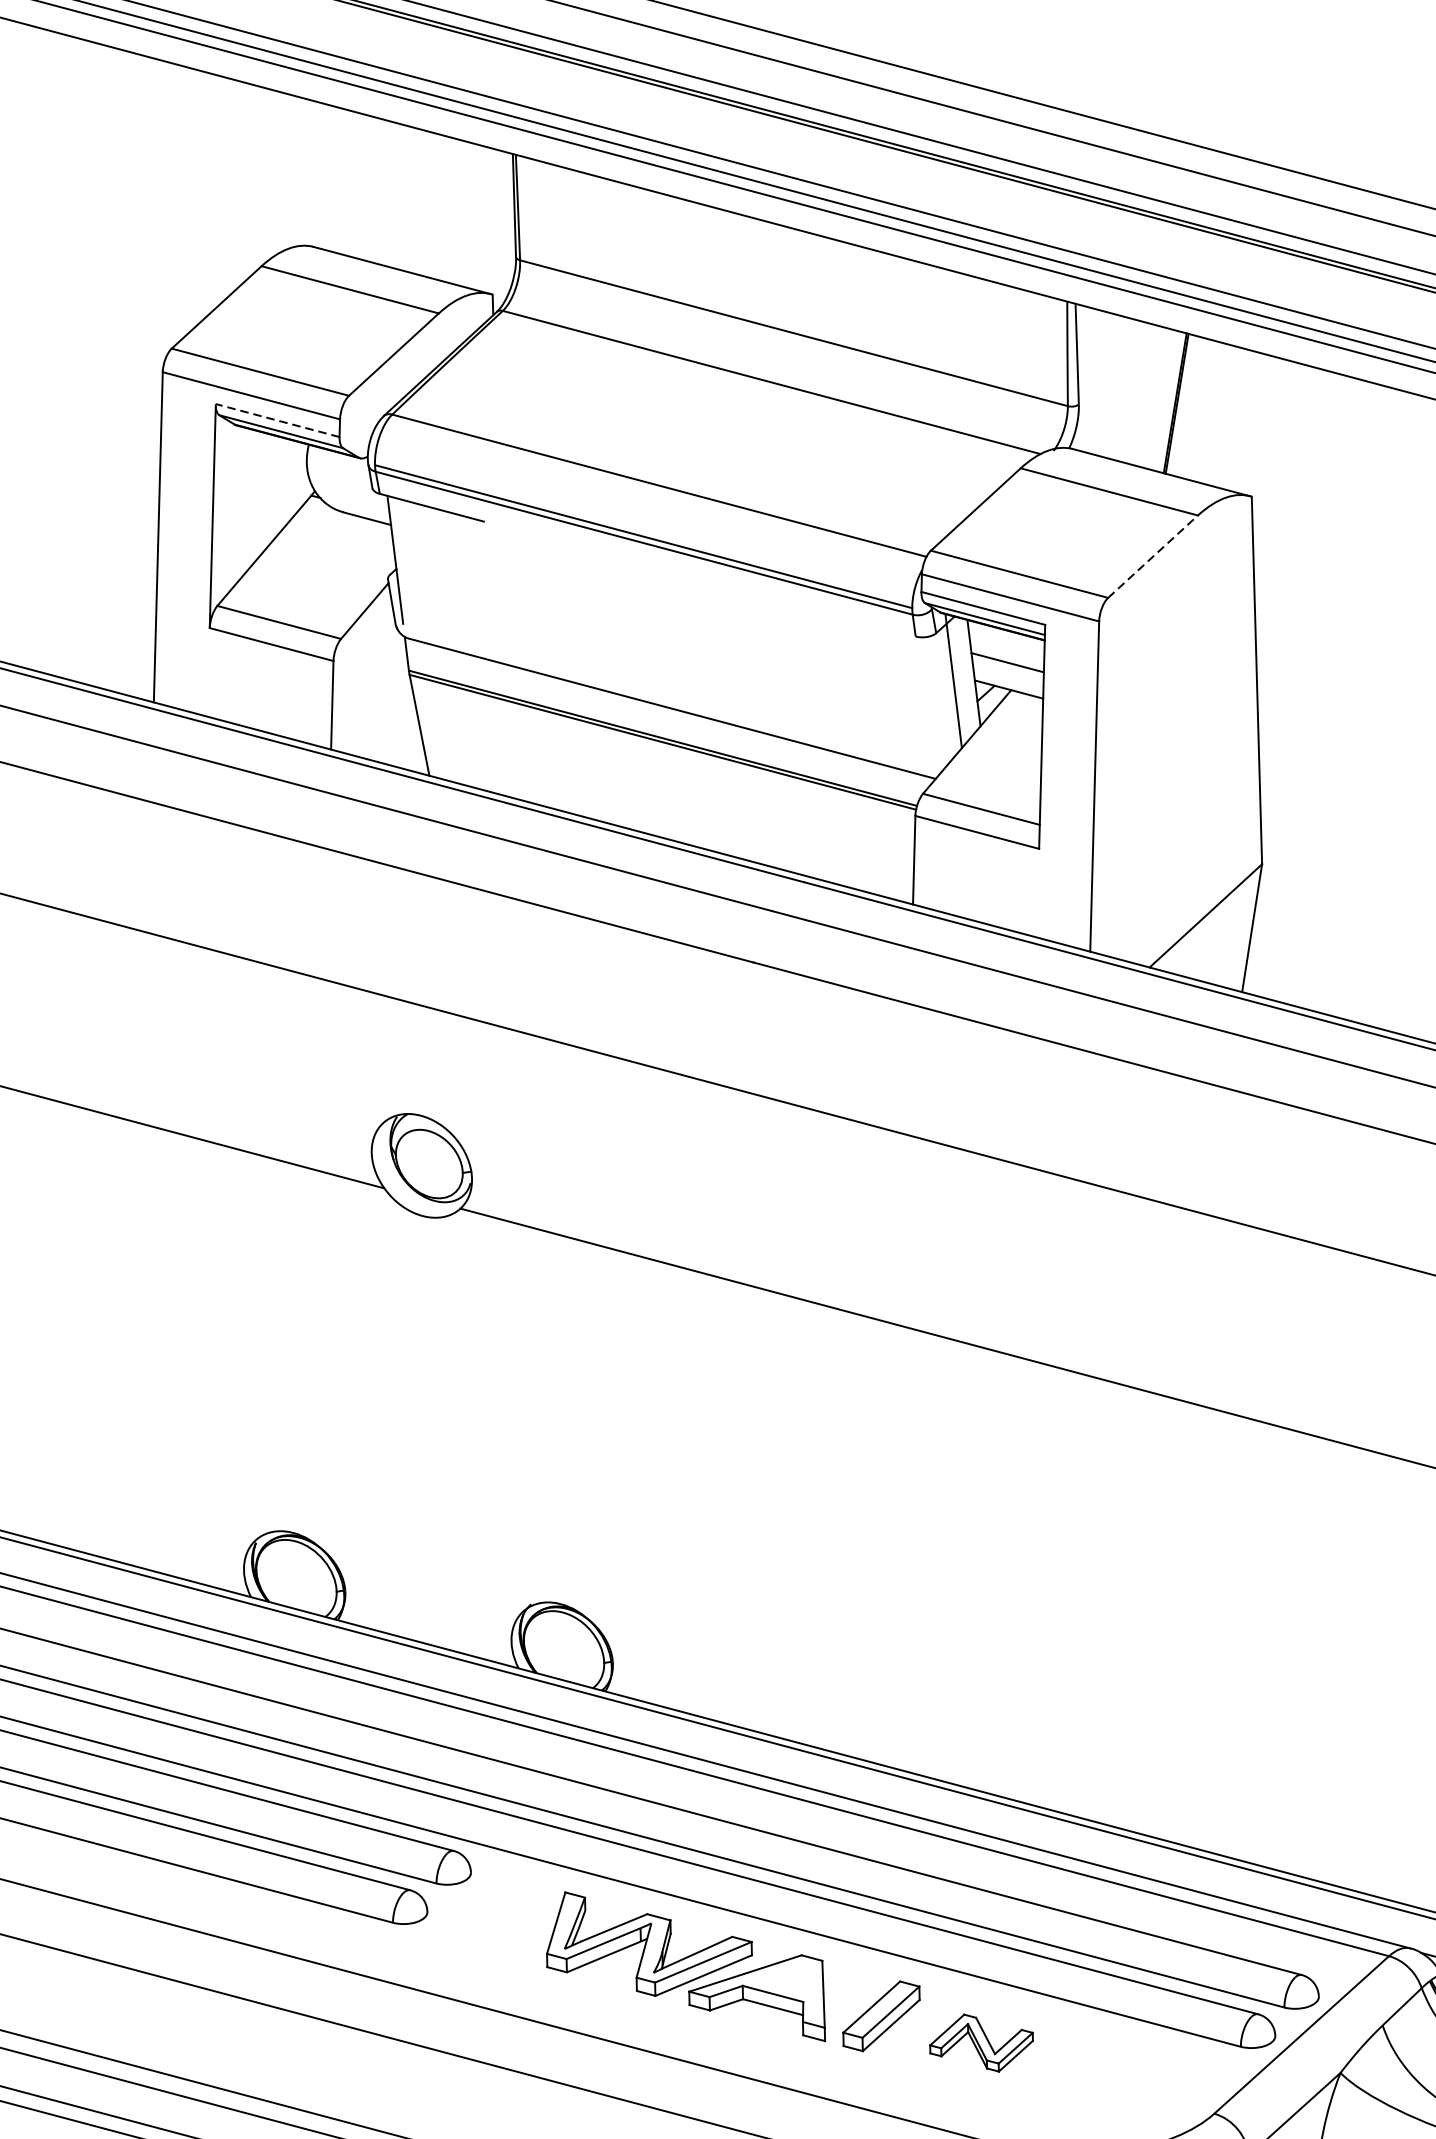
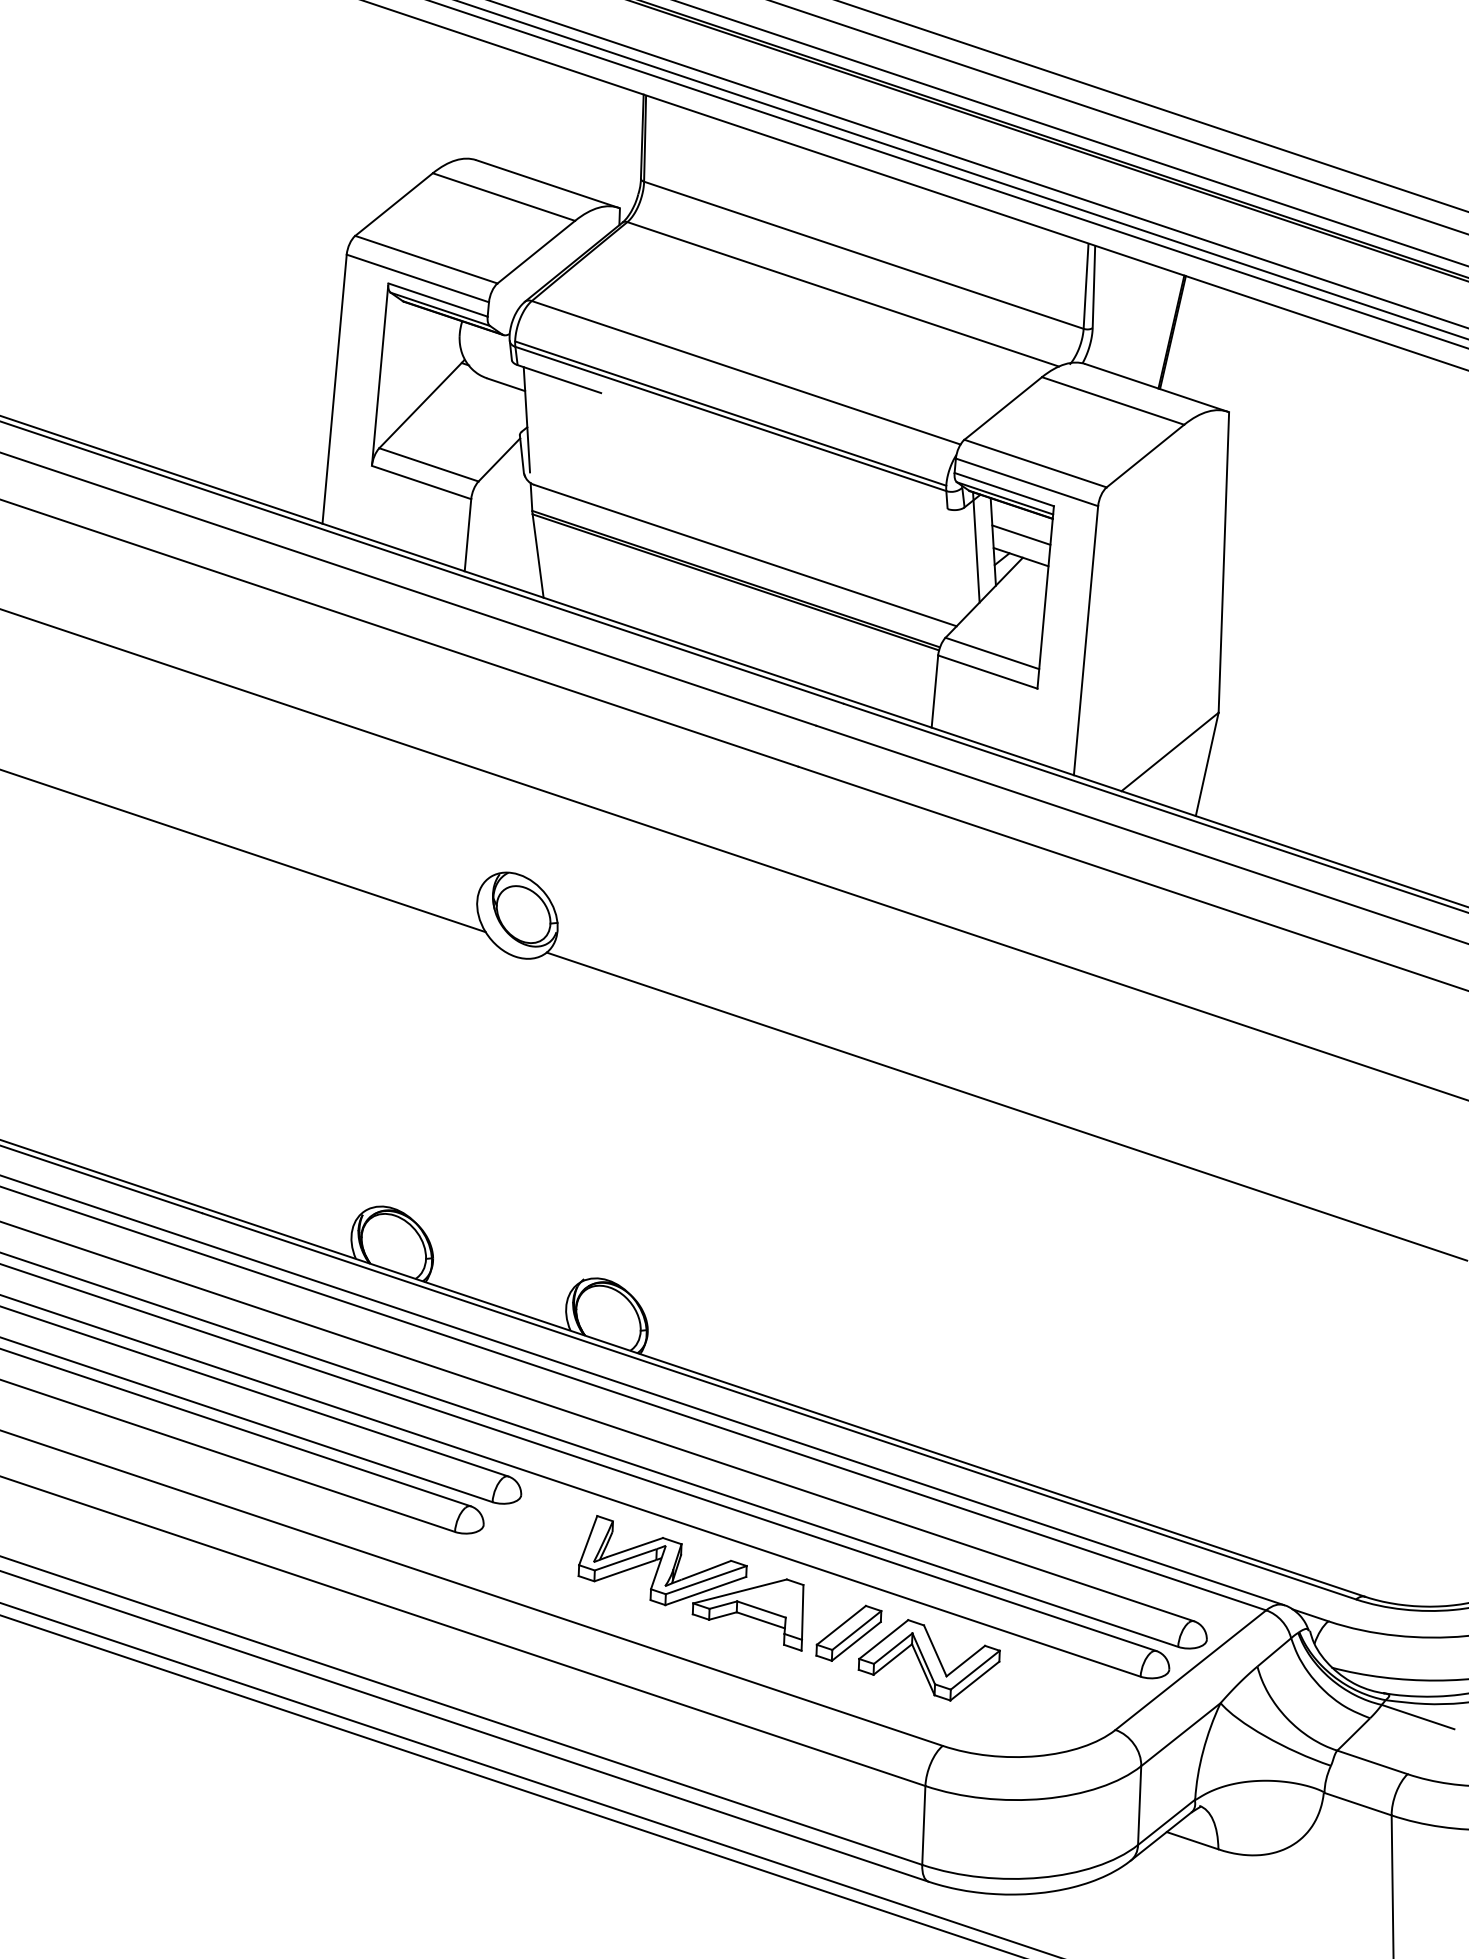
line: (276, 419) -> (437, 299), dashed -> solid
line: (1153, 557) -> (1145, 456), dashed -> solid
part: (980, 2043) -> (928, 1660), size x1.67

